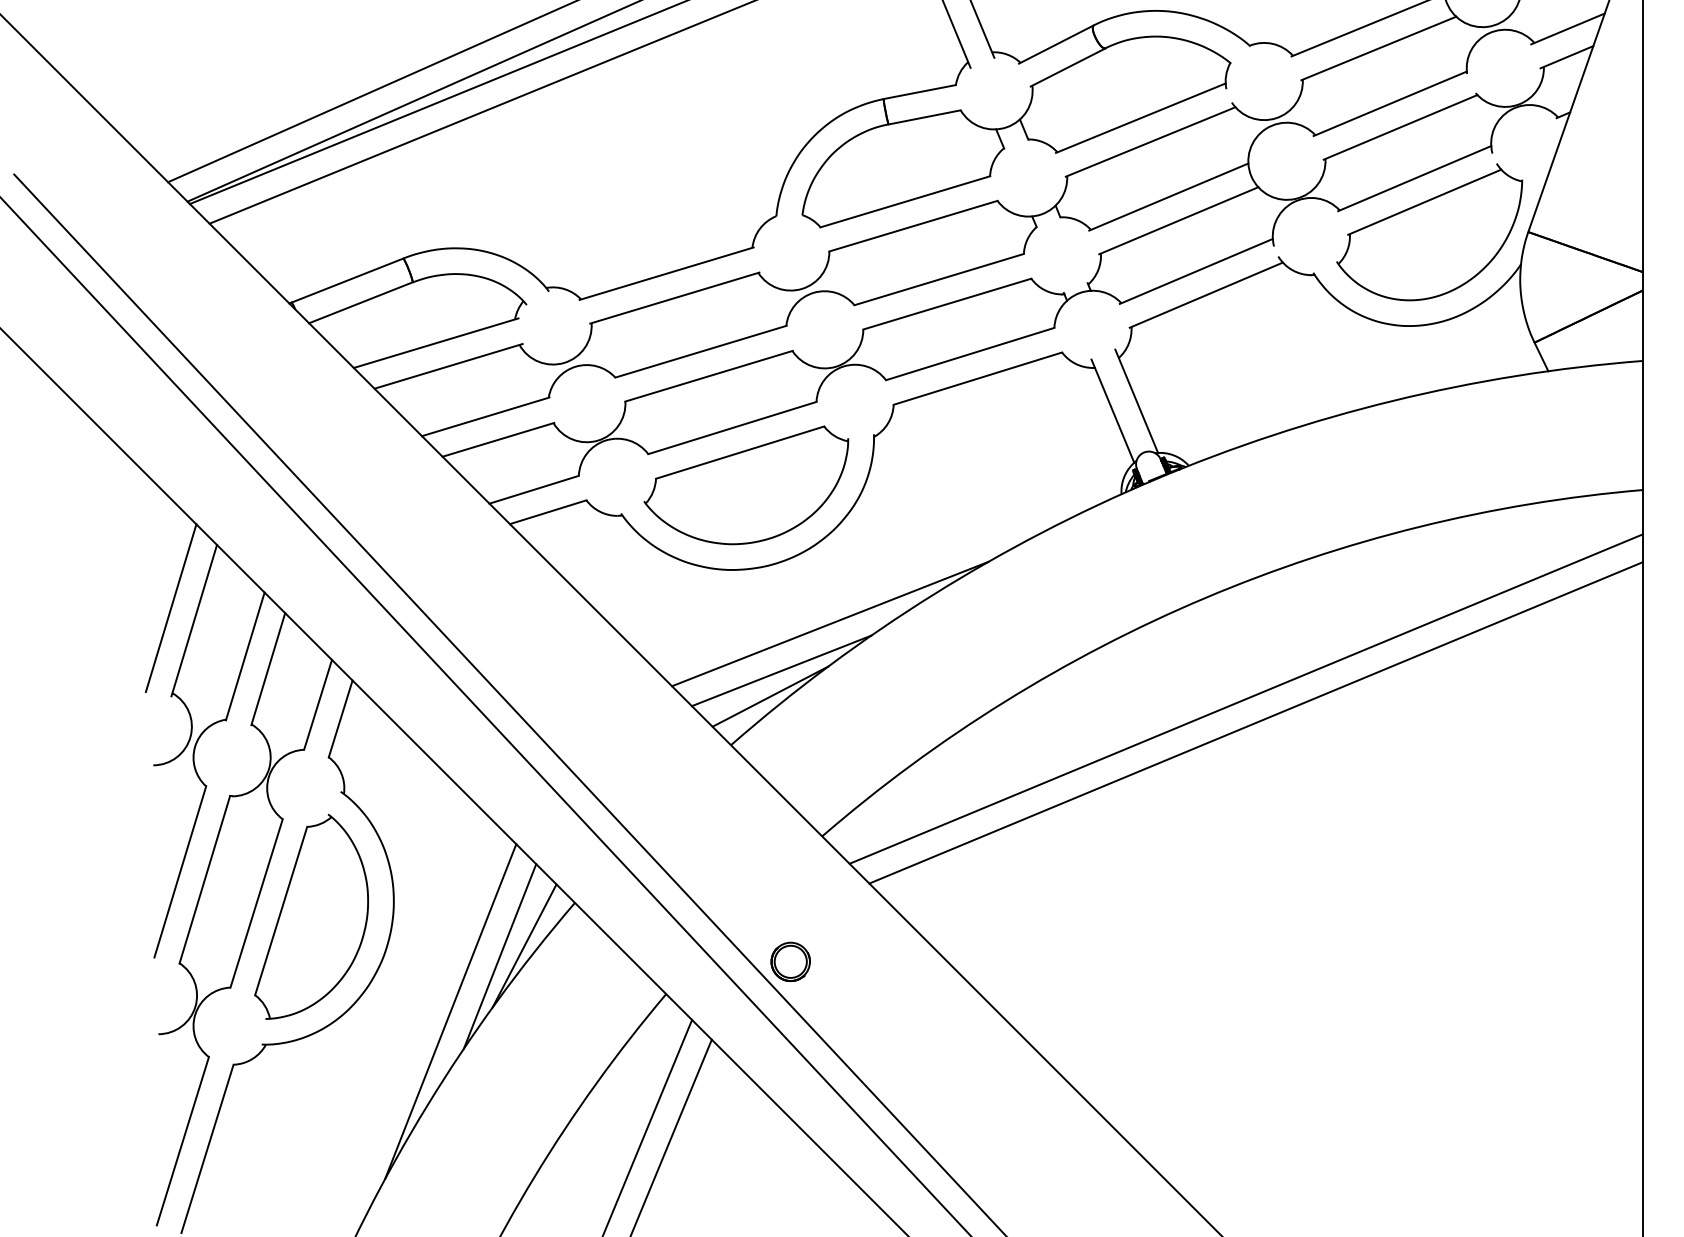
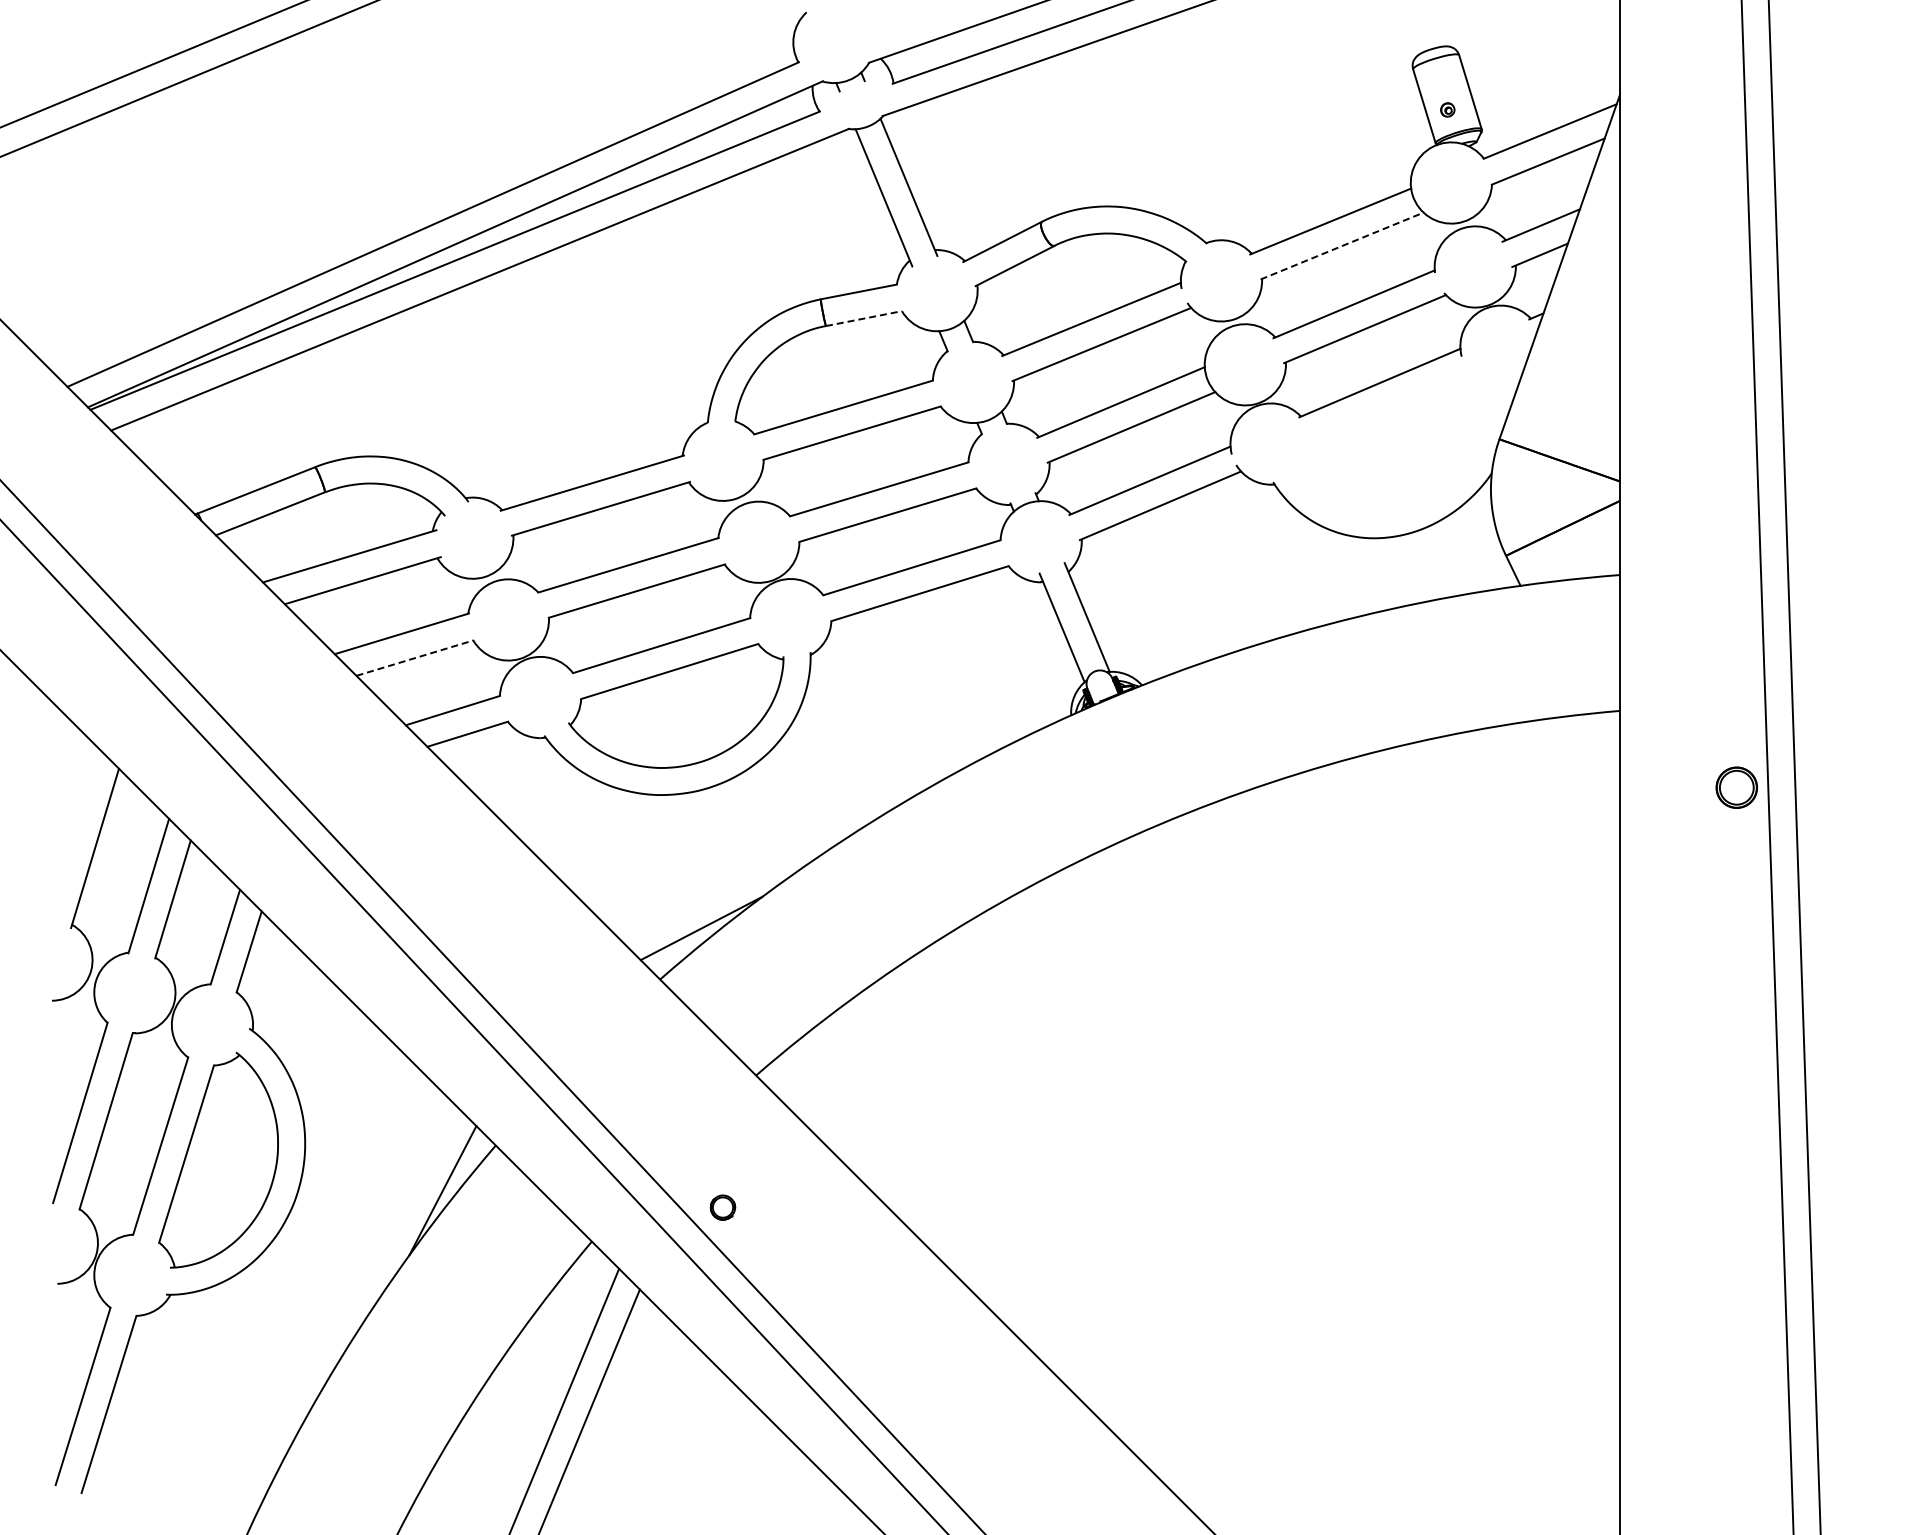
line: (1379, 47) -> (1342, 245), solid -> dashed
line: (925, 117) -> (864, 318), solid -> dashed
part: (1429, 232) -> (1395, 439), removed
line: (498, 439) -> (415, 657), solid -> dashed
line: (170, 608) -> (70, 835), removed
line: (830, 623) -> (764, 851), removed
line: (781, 671) -> (713, 901), removed
line: (1246, 698) -> (1202, 930), removed
line: (1255, 722) -> (1212, 955), removed
line: (499, 956) -> (416, 1201), removed
part: (790, 961) -> (722, 1207), size x0.6
line: (451, 1011) -> (365, 1259), removed

